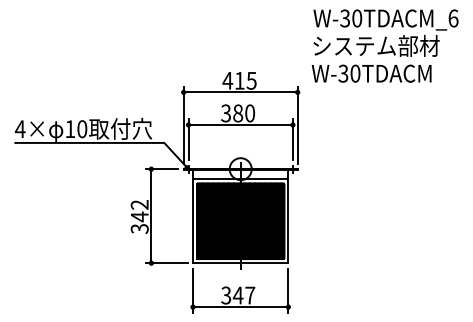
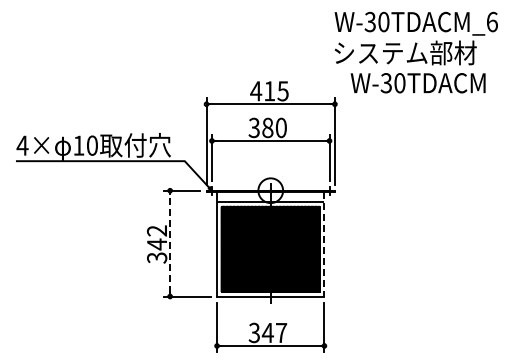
text: (385, 33) -> (415, 38), moved
line: (151, 216) -> (170, 243), solid -> dashed
line: (288, 216) -> (324, 244), solid -> dashed

